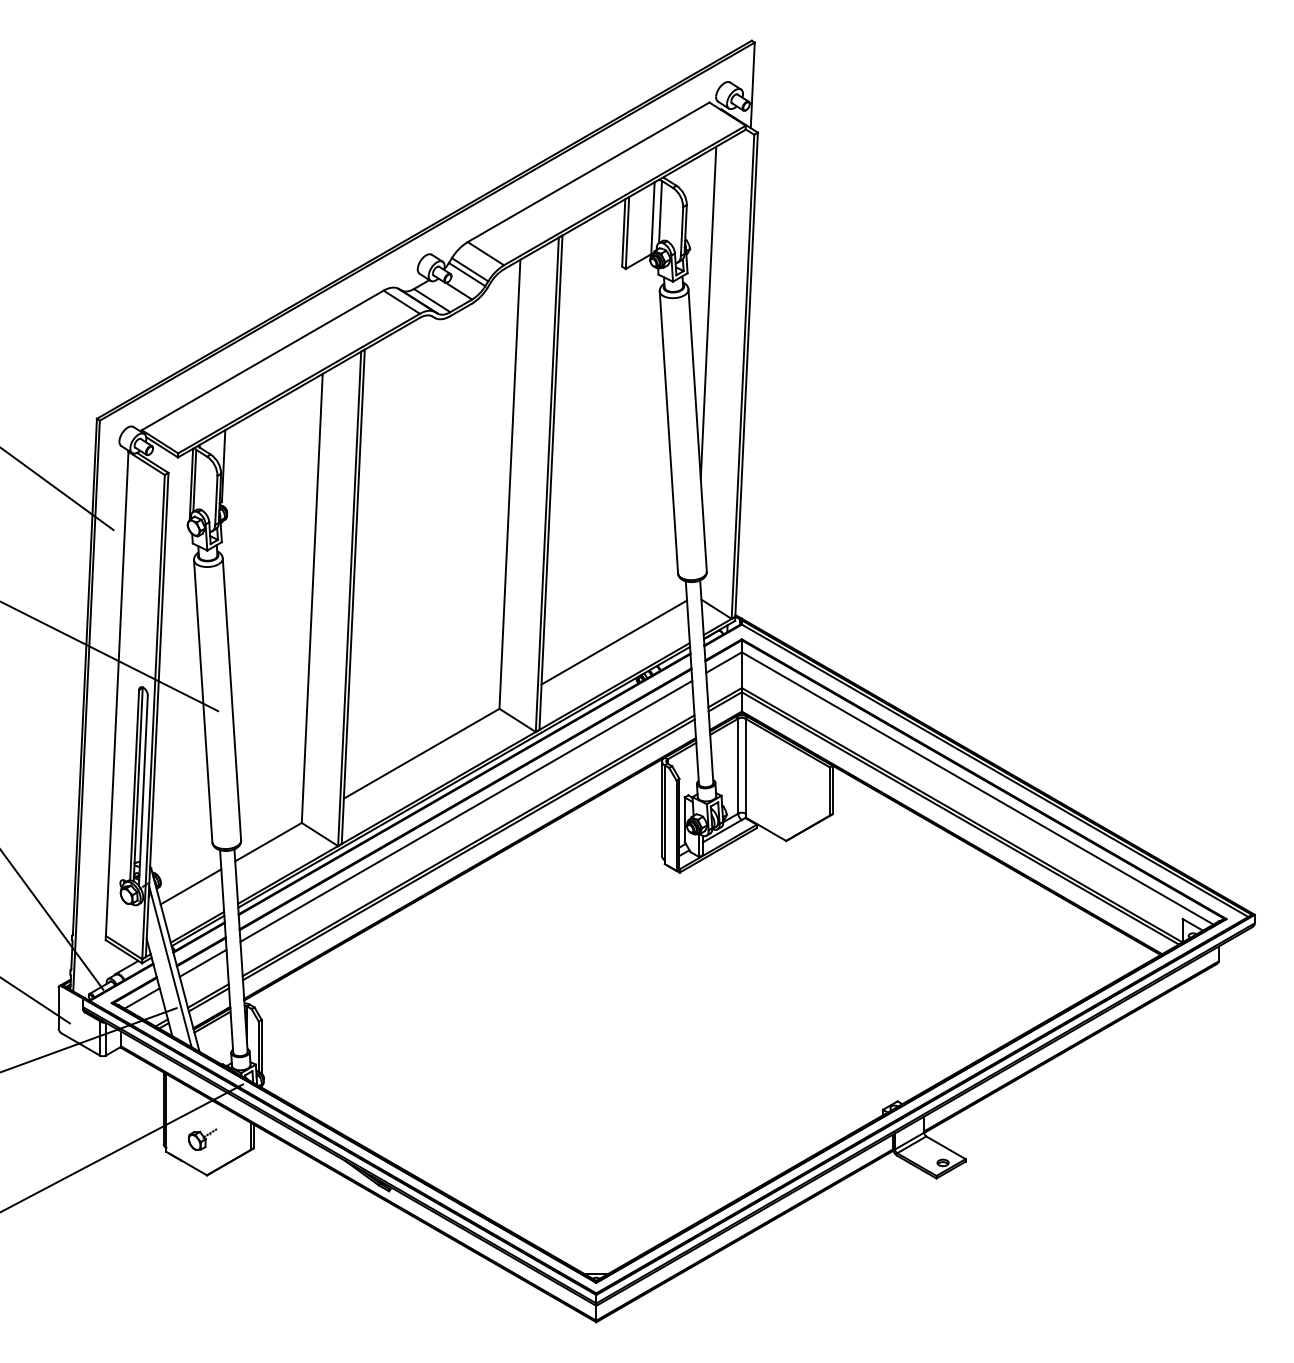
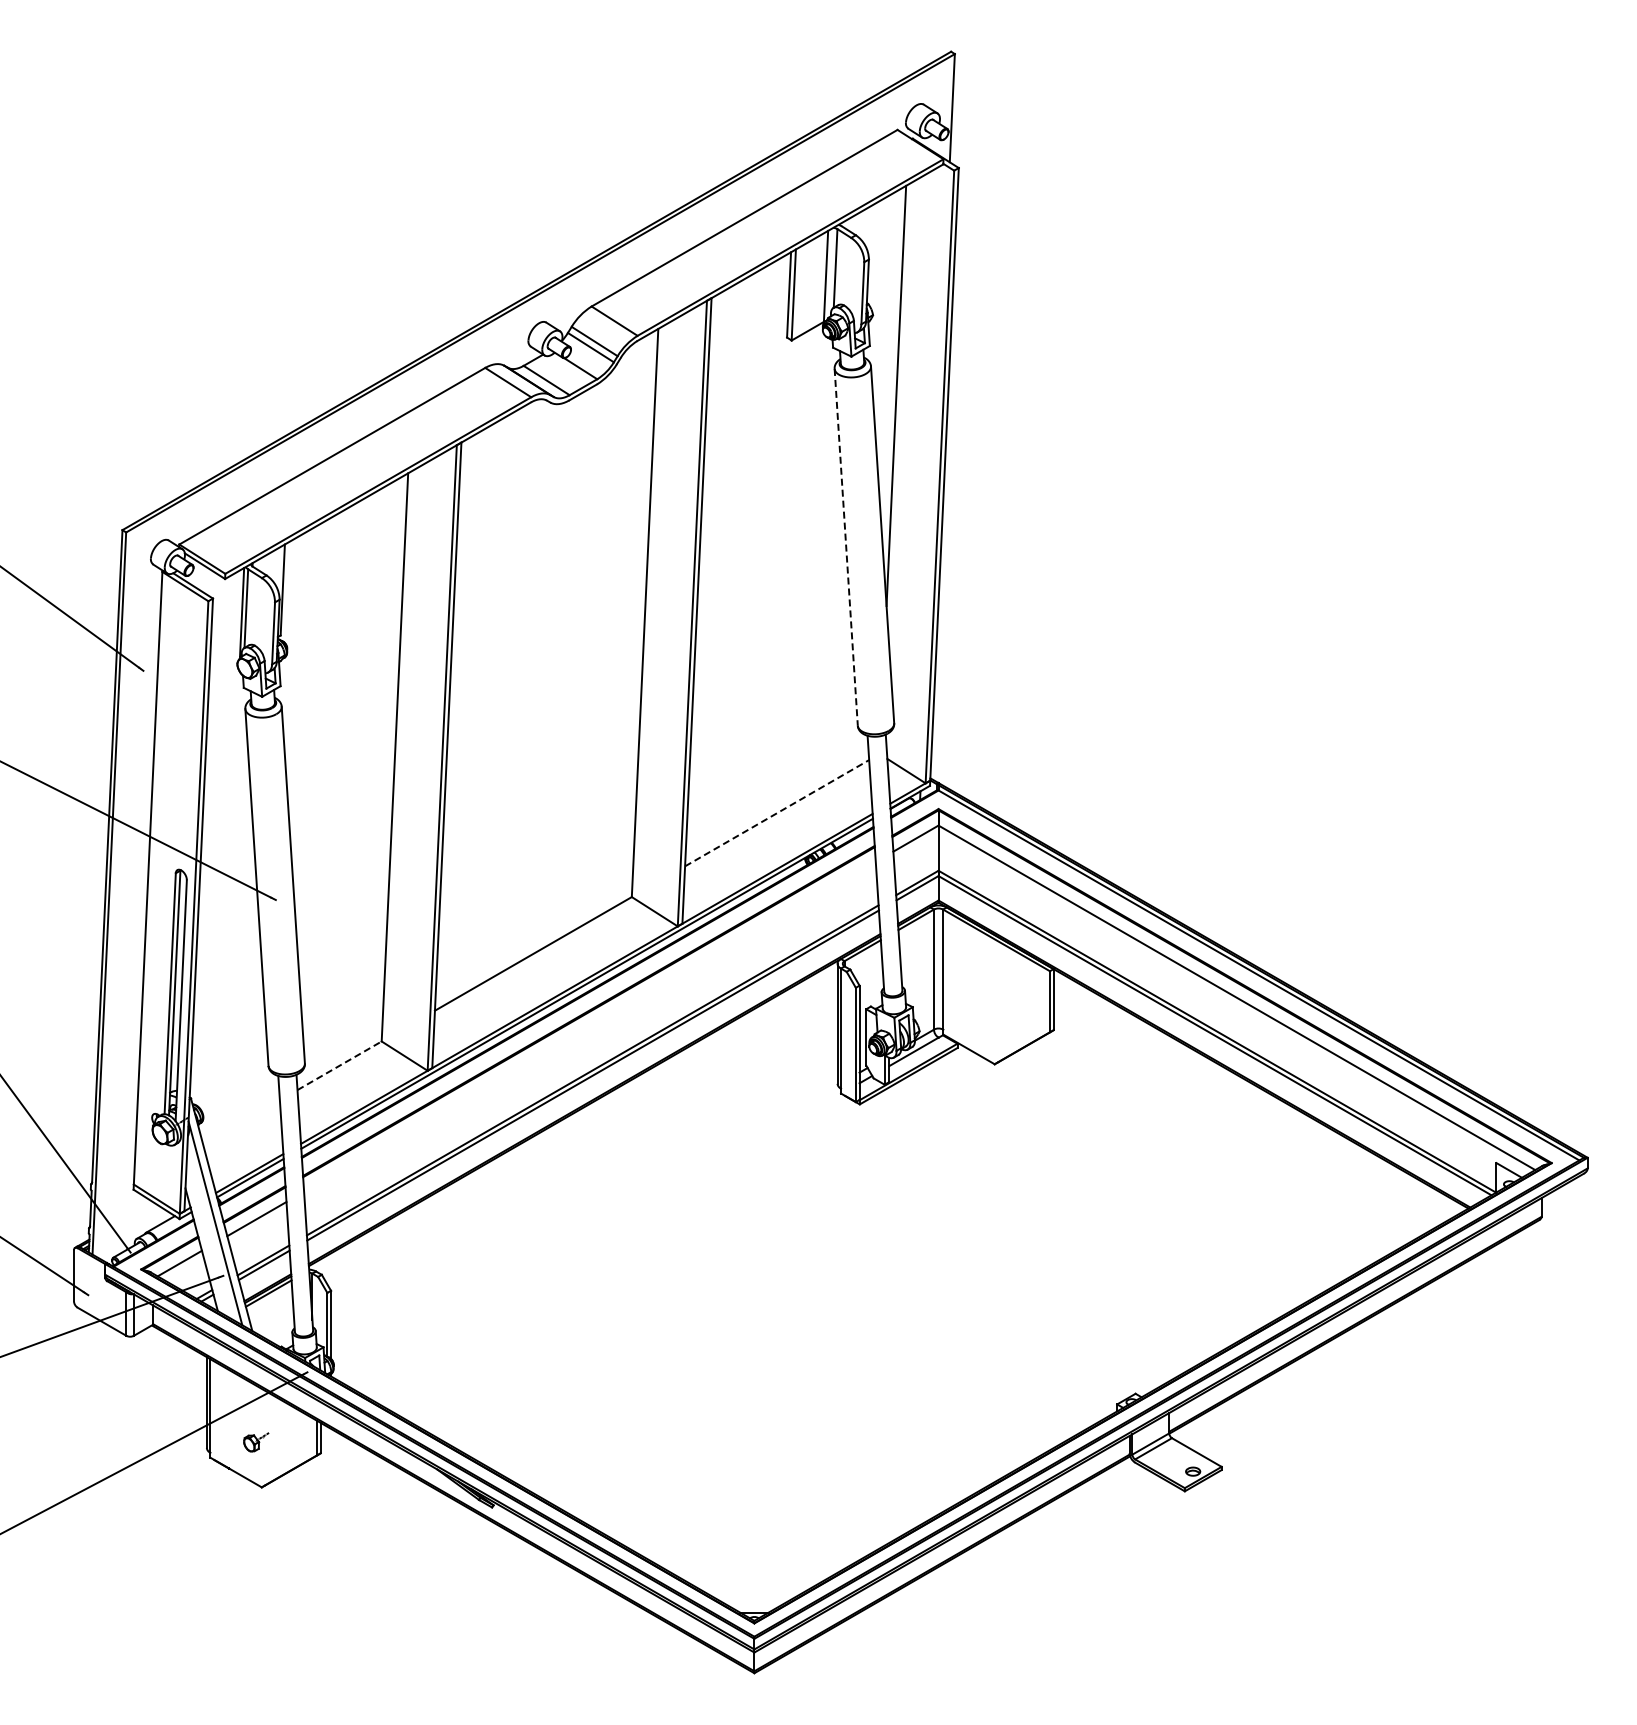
line: (669, 432) -> (846, 547), solid -> dashed
line: (614, 641) -> (777, 812), solid -> dashed
line: (466, 811) -> (589, 1026), removed
line: (268, 841) -> (339, 1065), solid -> dashed
line: (190, 886) -> (241, 1122), removed
part: (202, 1139) -> (256, 1442), size x0.7

